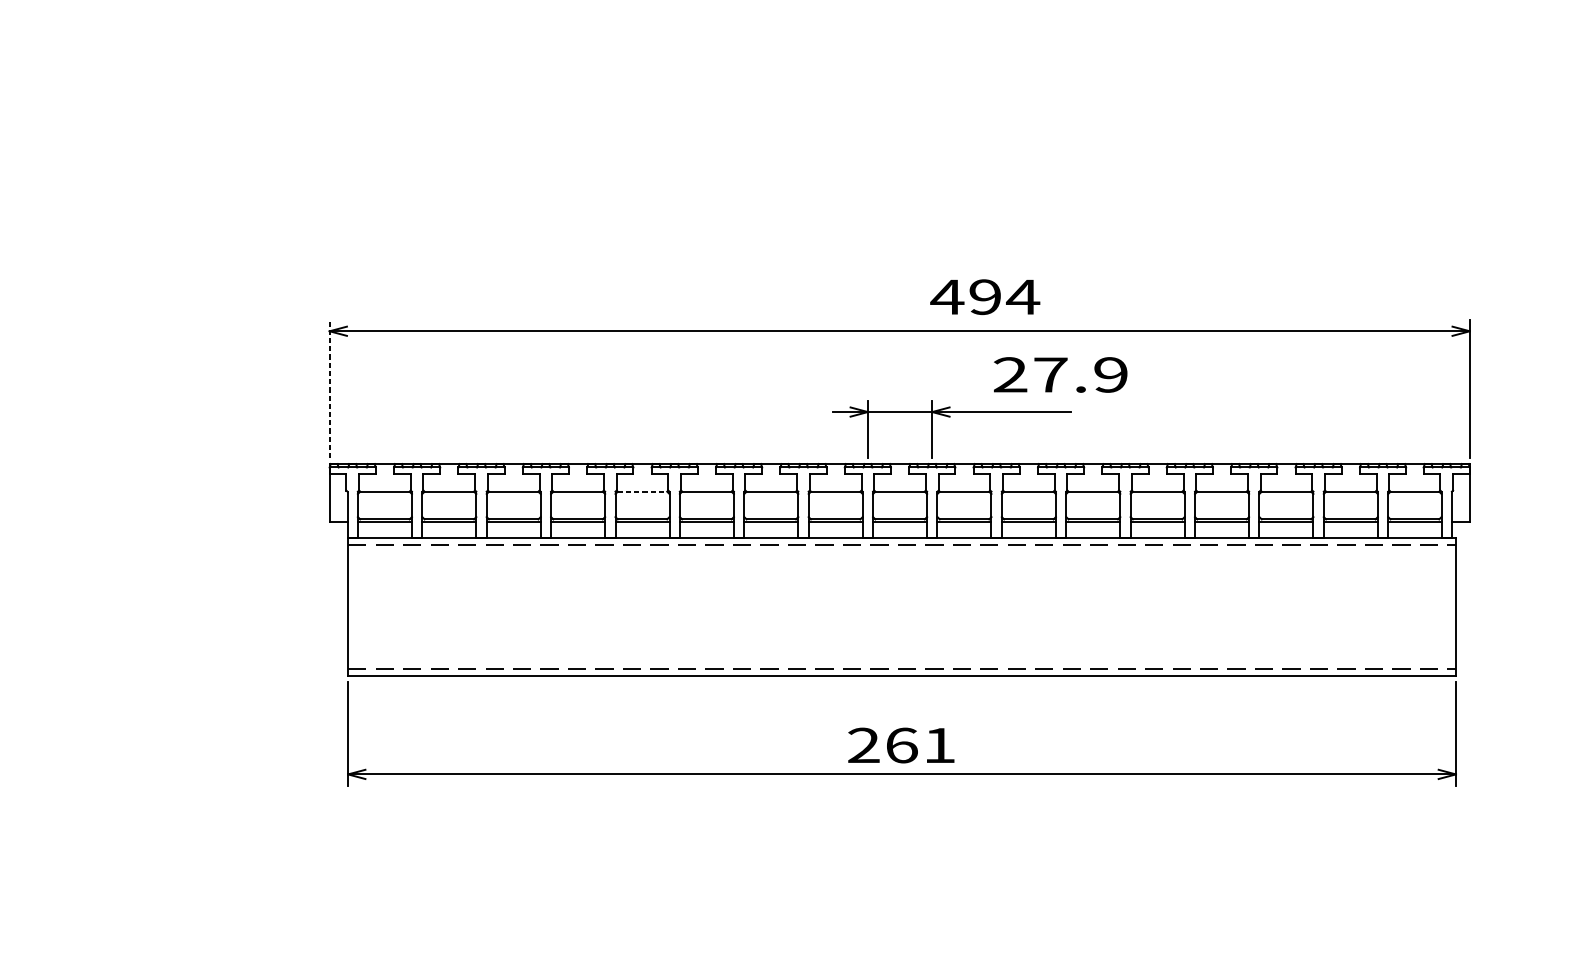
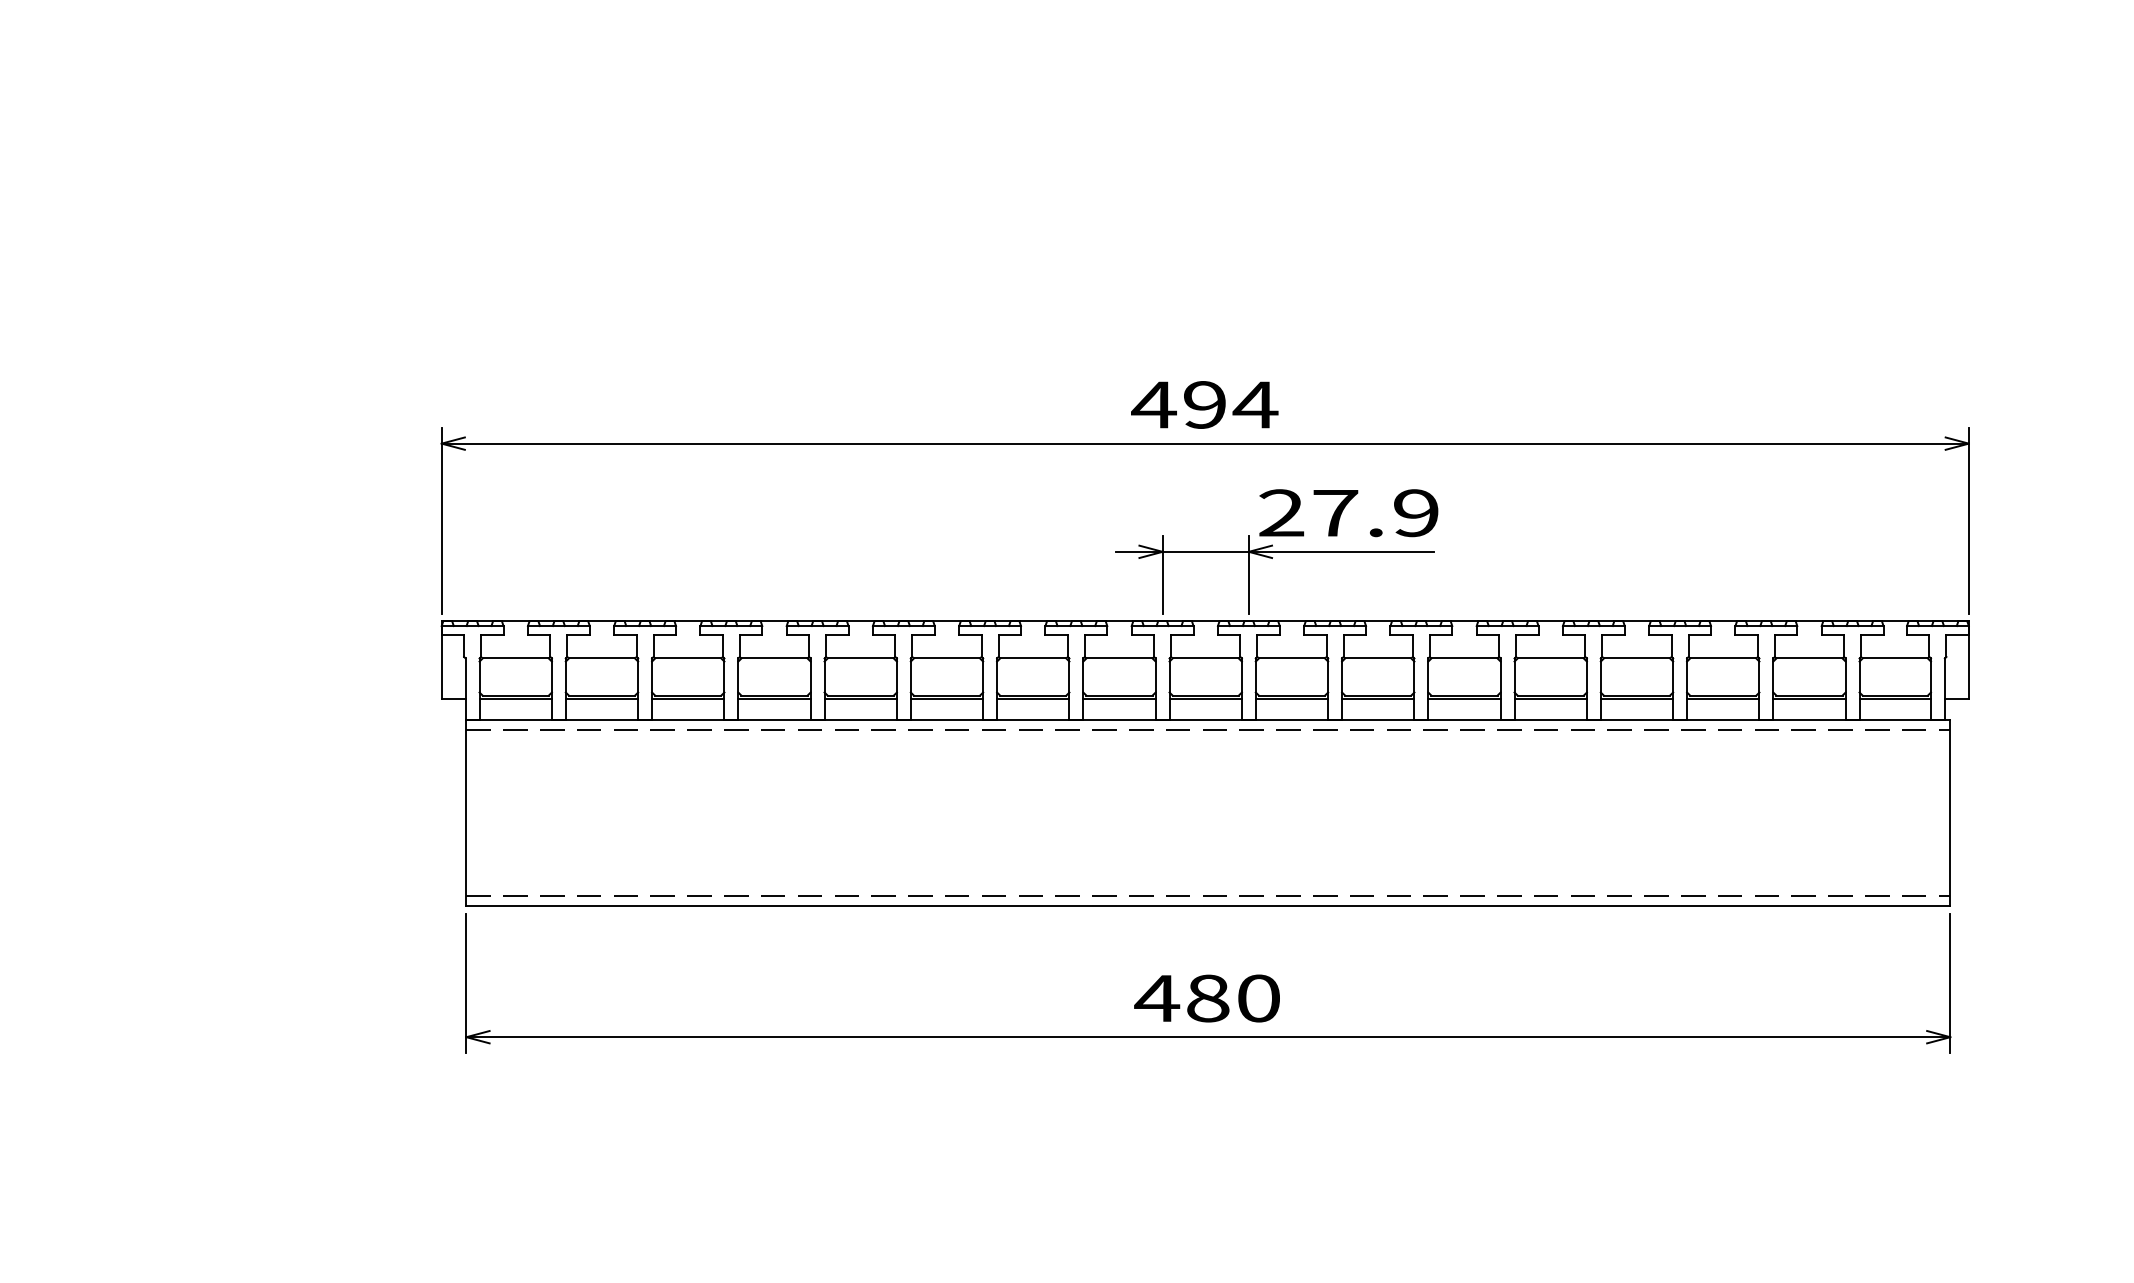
text: (985, 296) -> (1204, 404), moved
text: (1060, 375) -> (1348, 513), moved
line: (329, 388) -> (441, 520), dashed -> solid
line: (643, 491) -> (861, 658), dashed -> solid
text: (900, 745) -> (1206, 998), 261 -> 480

